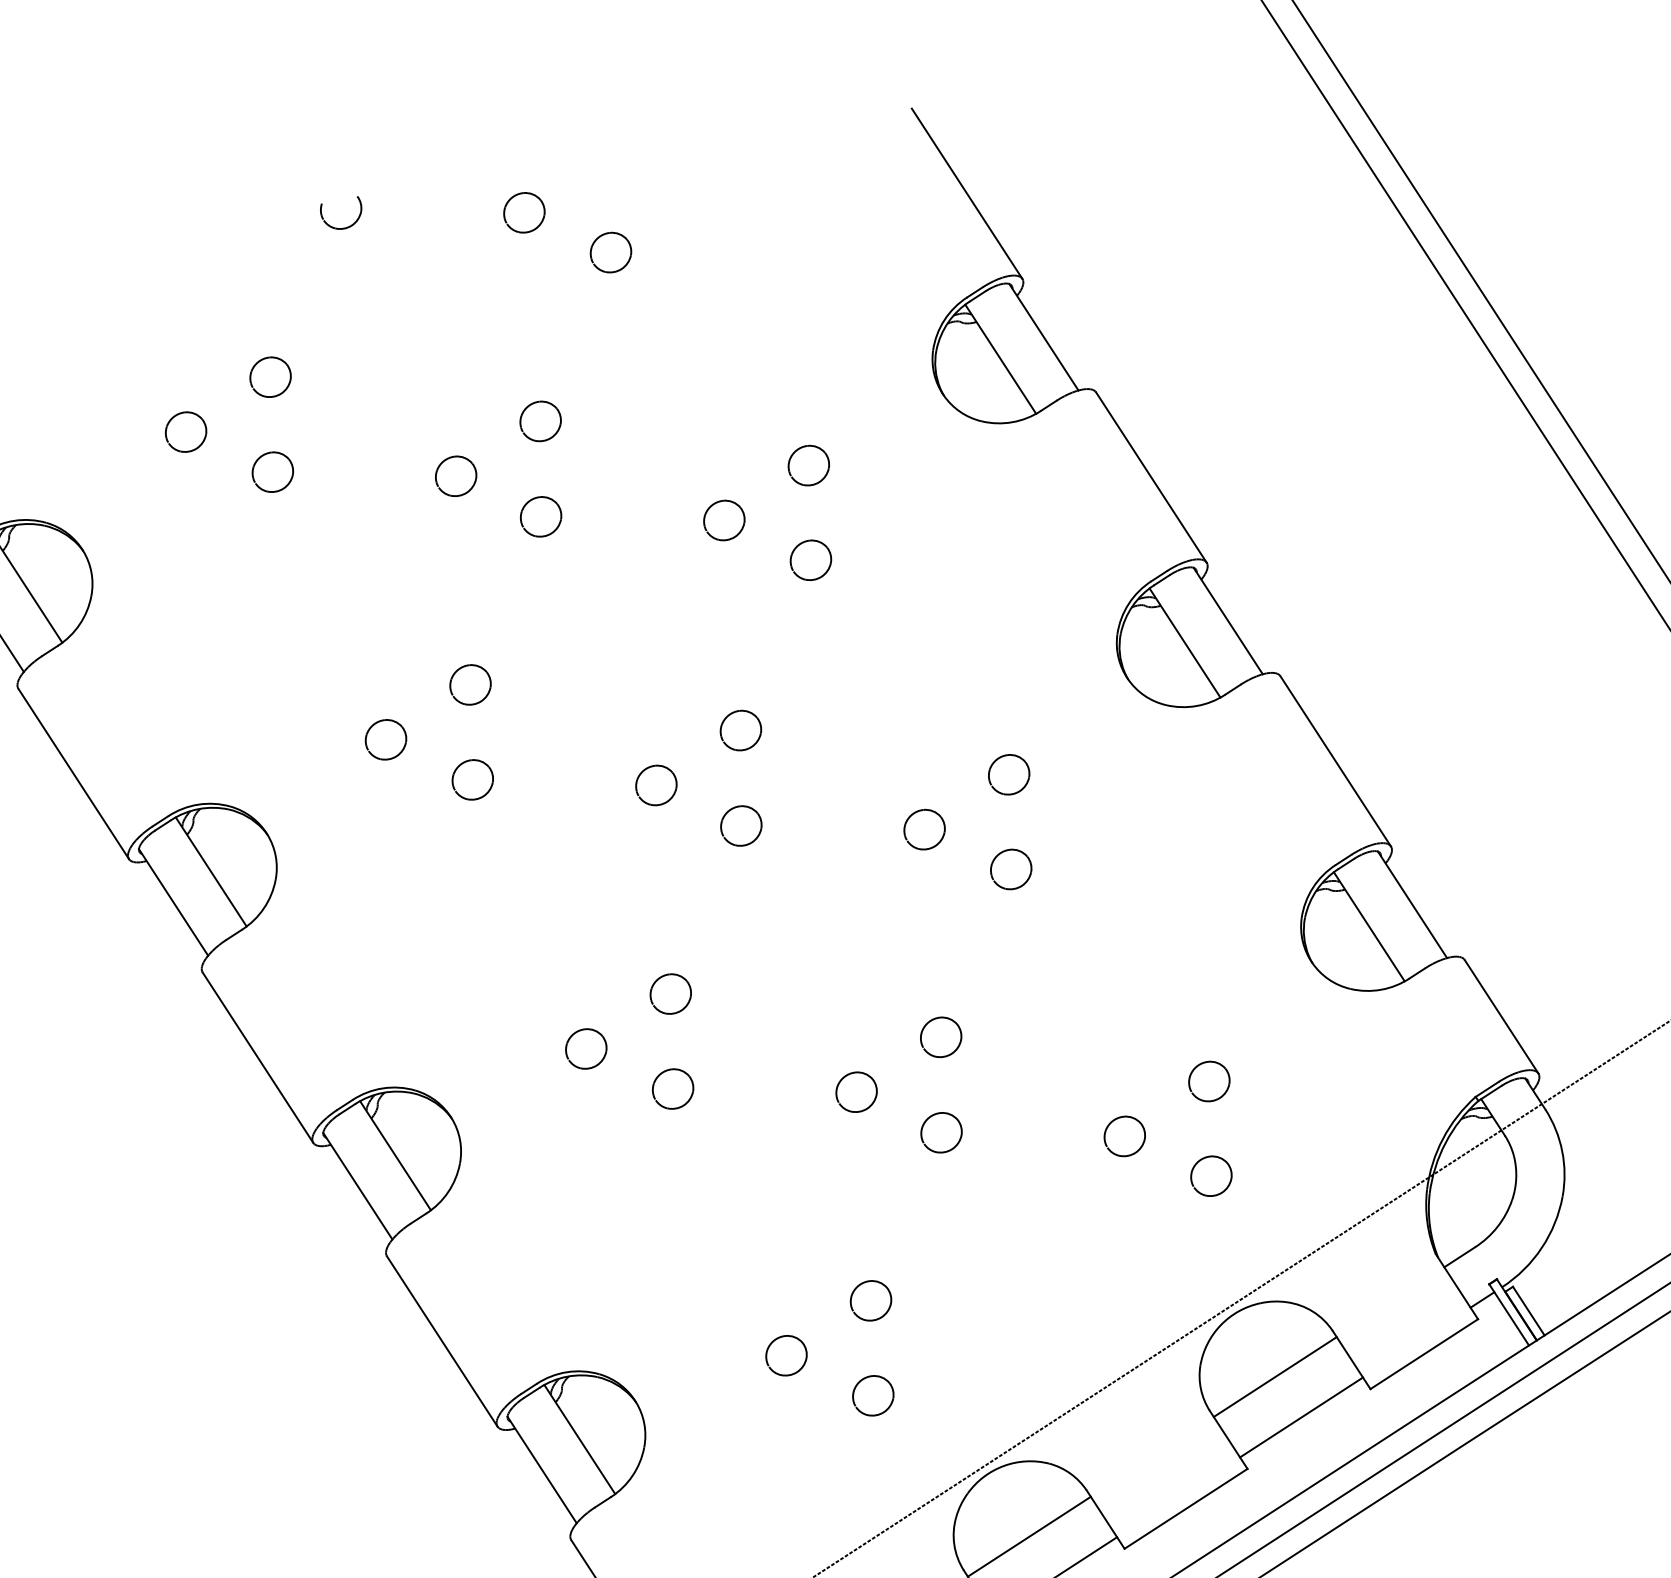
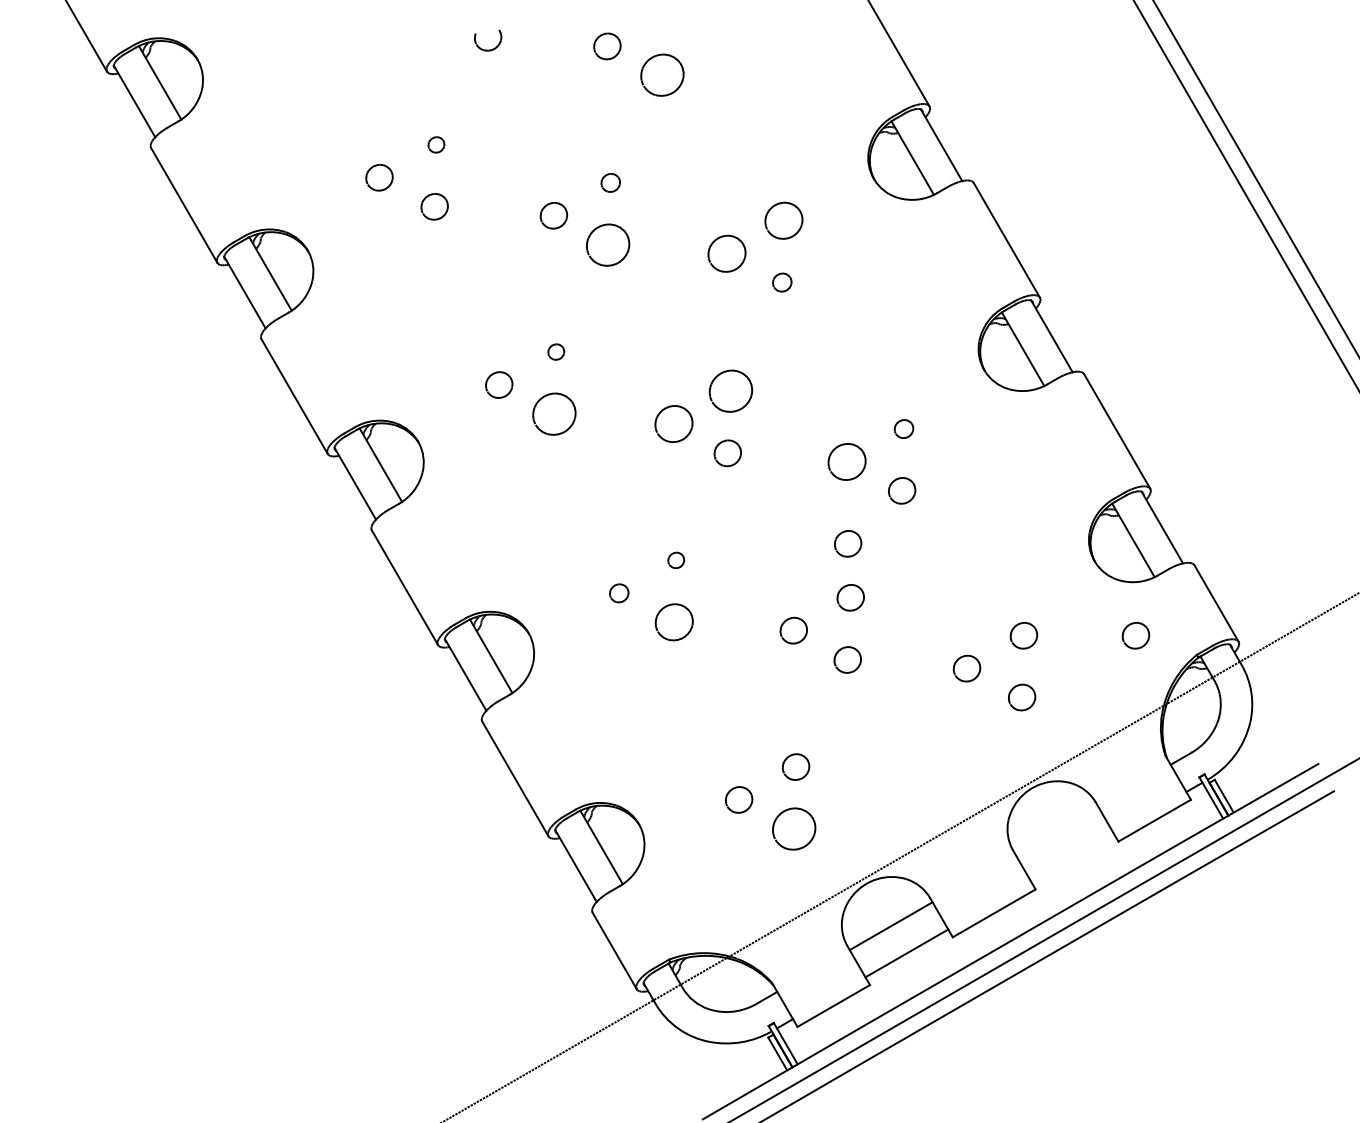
part: (611, 252) -> (662, 75), size x1.6
part: (270, 376) -> (436, 144), size x0.6
part: (540, 420) -> (610, 182), size x0.7
part: (809, 465) -> (784, 220), size x1.4
part: (540, 515) -> (607, 244), size x1.6
part: (724, 520) -> (727, 253), size x1.4
part: (811, 560) -> (782, 282), size x0.7
part: (470, 683) -> (556, 351), size x0.6
part: (740, 729) -> (730, 390), size x1.6
part: (1008, 773) -> (903, 428), size x0.7
part: (472, 778) -> (554, 413), size x1.6
part: (655, 784) -> (673, 423), size x1.4
part: (923, 828) -> (846, 461), size x1.4
part: (933, 954) -> (848, 543), added
part: (671, 994) -> (676, 560), size x0.6
part: (586, 1049) -> (619, 593), size x0.7
part: (1380, 1072) -> (1135, 635), added
part: (673, 1089) -> (674, 622), size x1.4
line: (1274, 1377) -> (1056, 830), removed
part: (873, 1394) -> (794, 828), size x1.6
line: (1301, 1417) -> (1072, 857), removed

